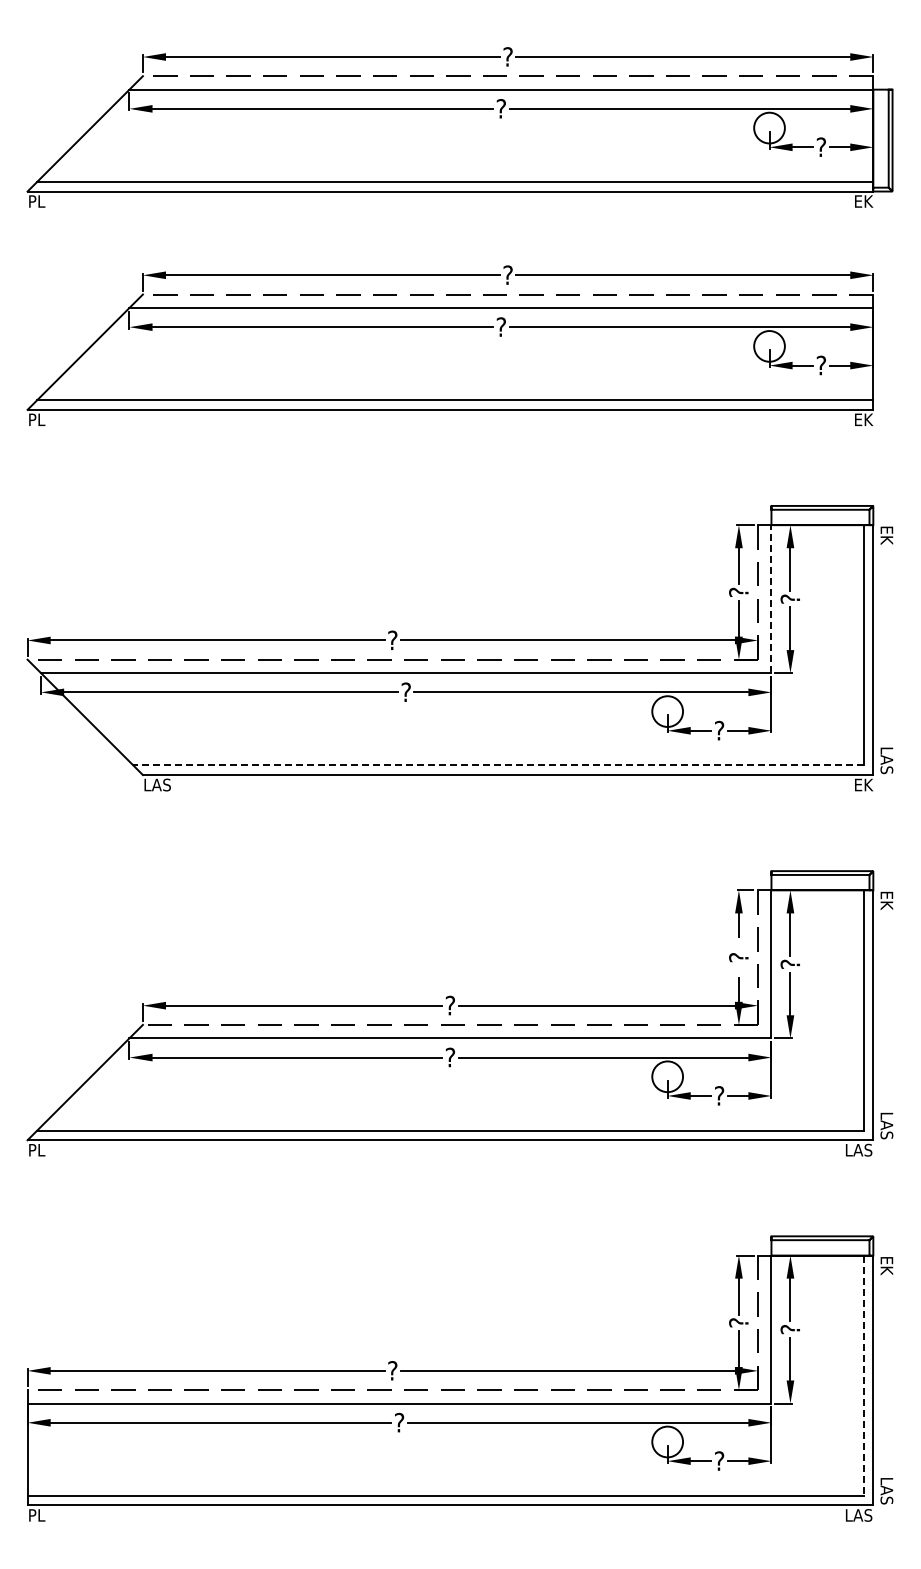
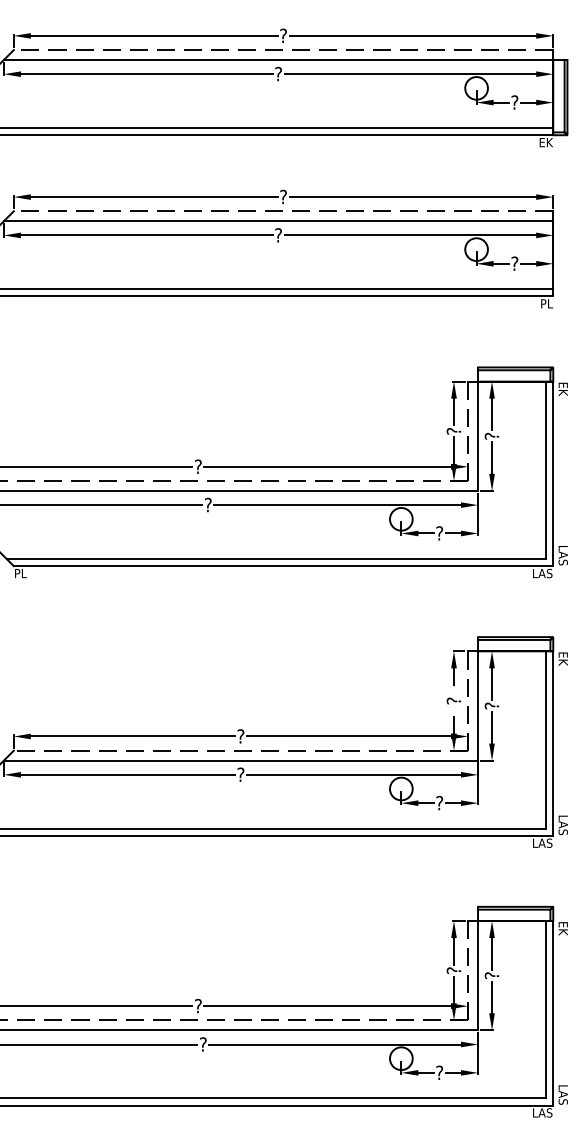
text: (863, 419) -> (545, 303), EK -> PL
line: (771, 598) -> (478, 435), dashed -> solid
line: (498, 765) -> (276, 559), dashed -> solid
text: (158, 784) -> (25, 573), LAS -> PL
text: (859, 784) -> (543, 573), EK -> LAS
line: (863, 1376) -> (545, 1010), dashed -> solid

